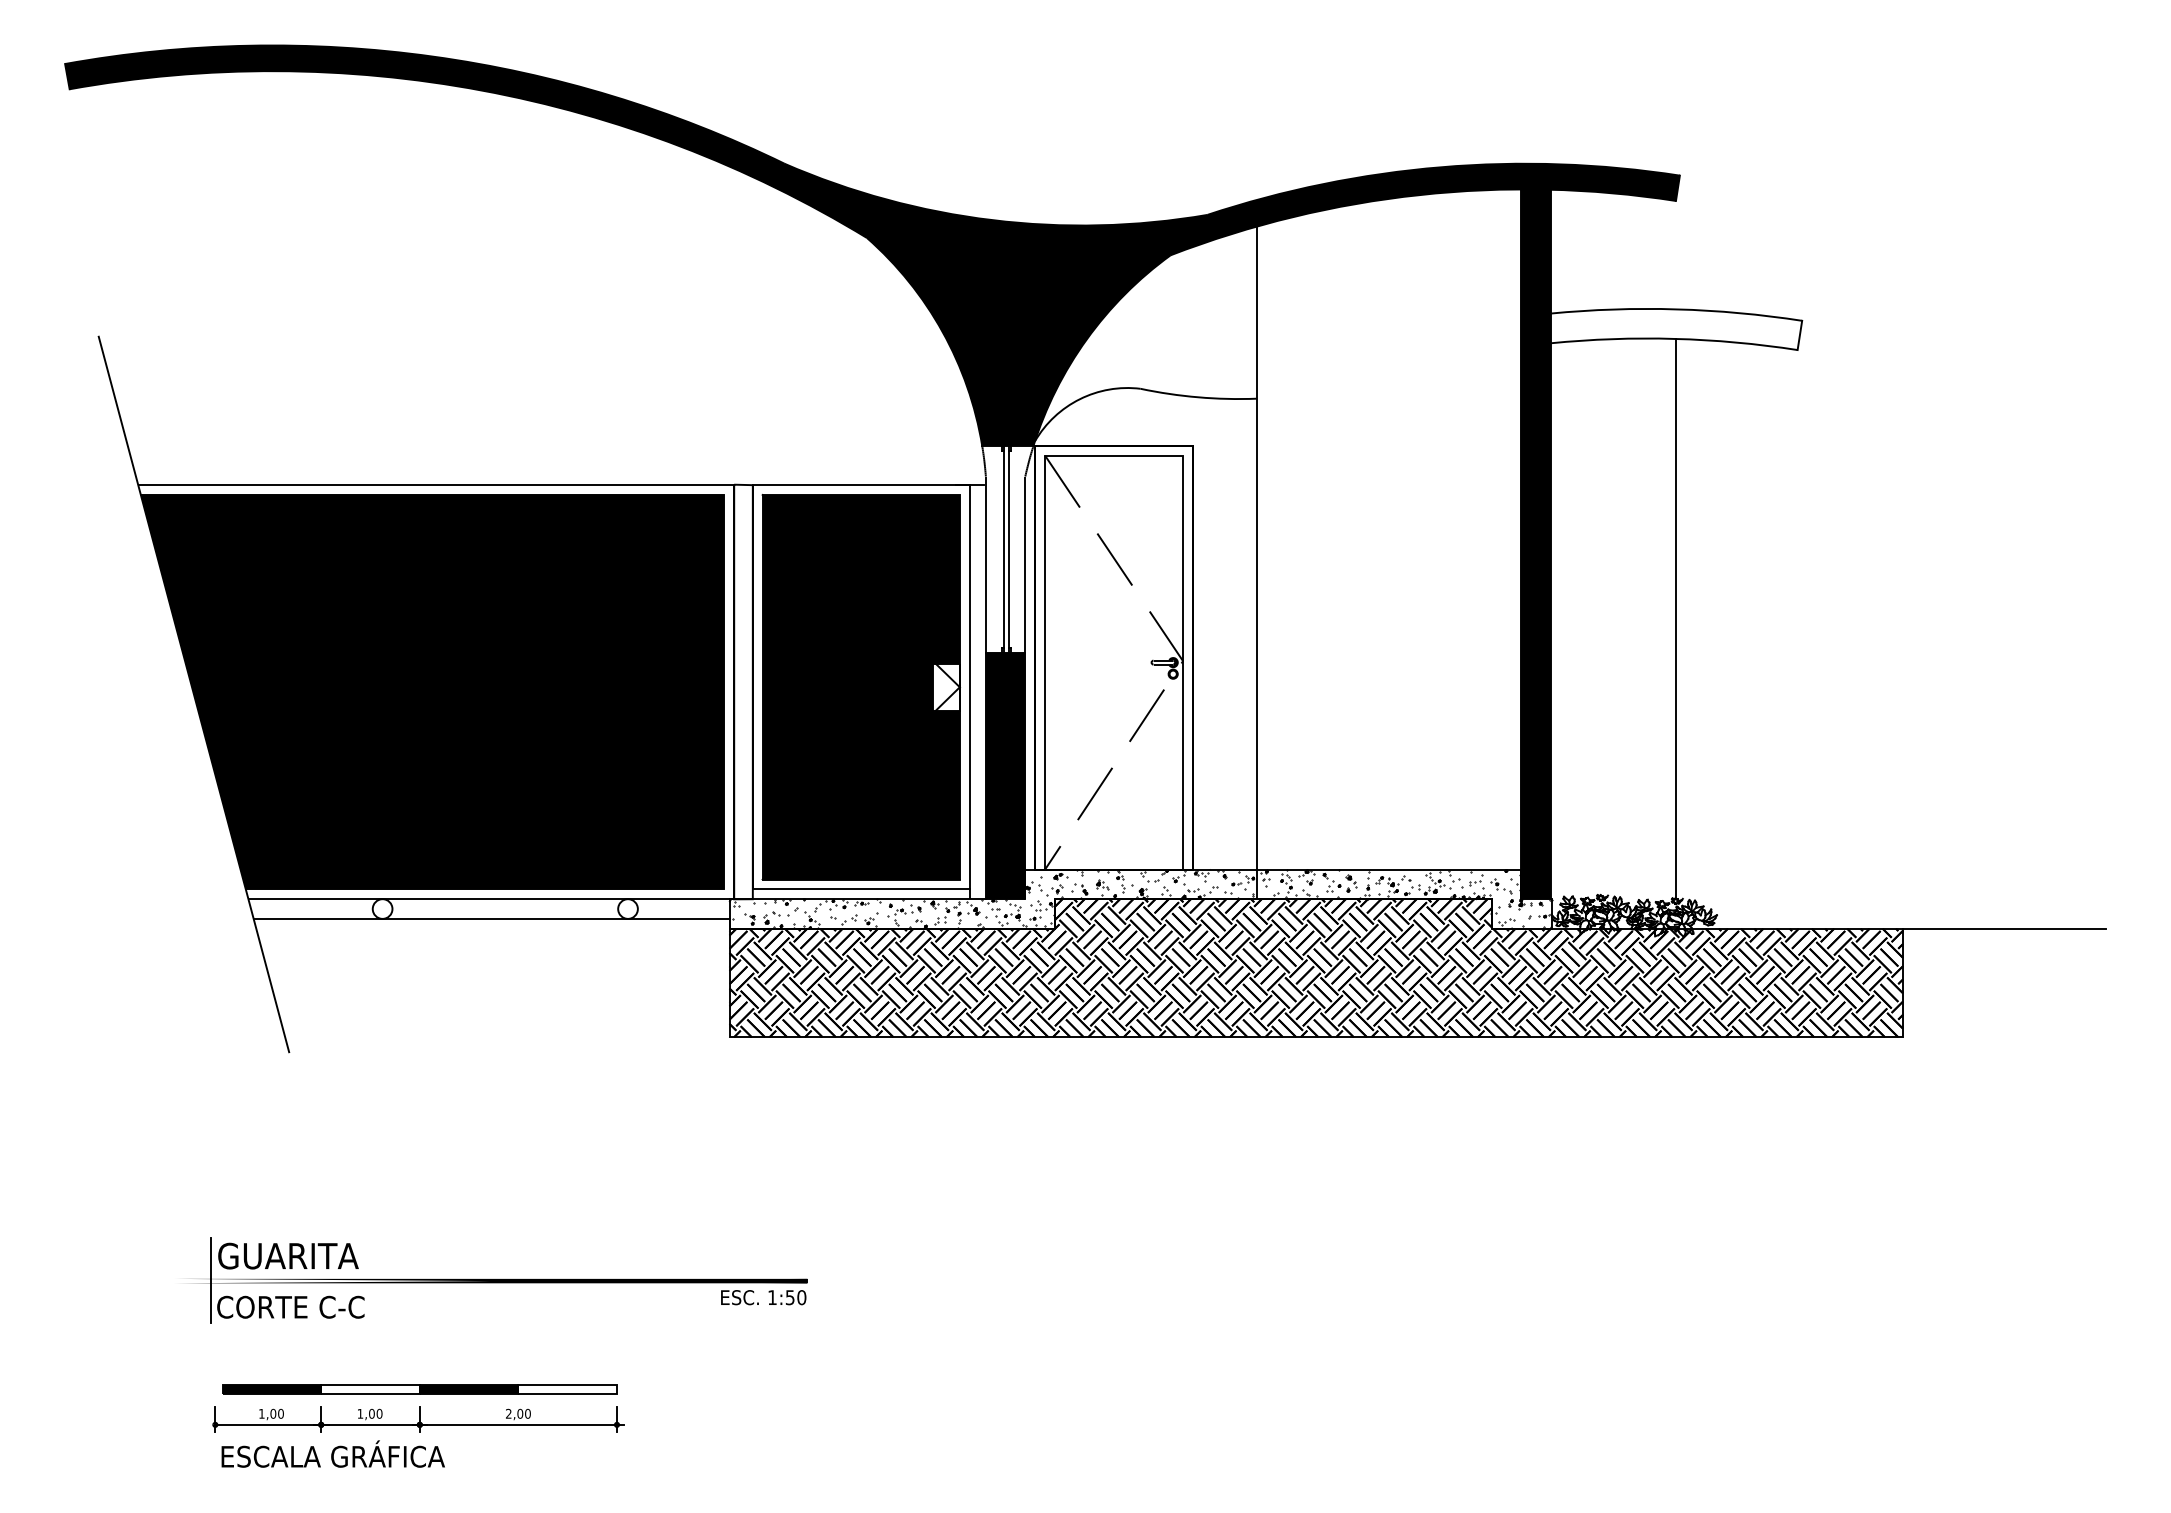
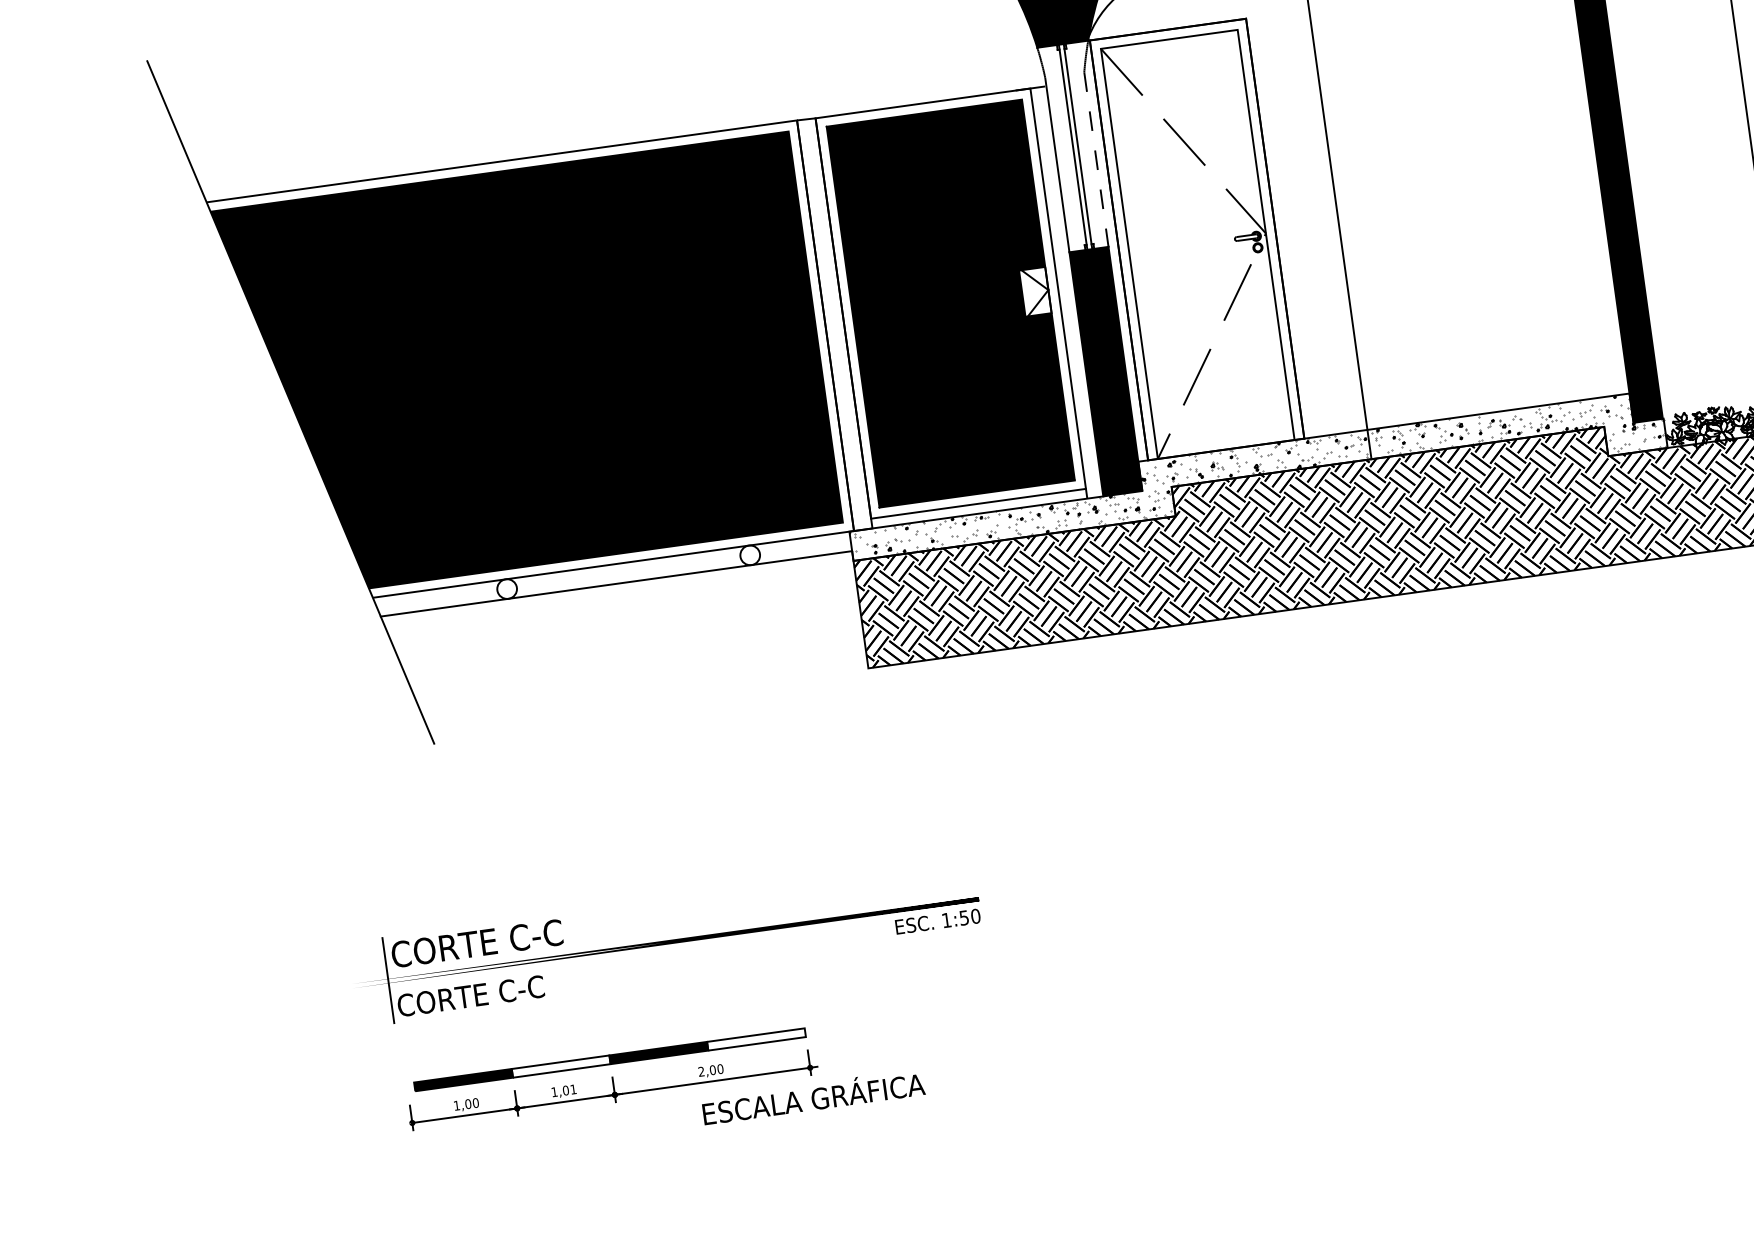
line: (1025, 565) -> (1096, 160), solid -> dashed
hatch: (1140, 898) -> (1256, 474), removed
text: (304, 1255) -> (477, 942), GUARITA -> CORTE C-C
text: (379, 1413) -> (573, 1089), 1,00 -> 1,01
text: (332, 1453) -> (812, 1096), moved

